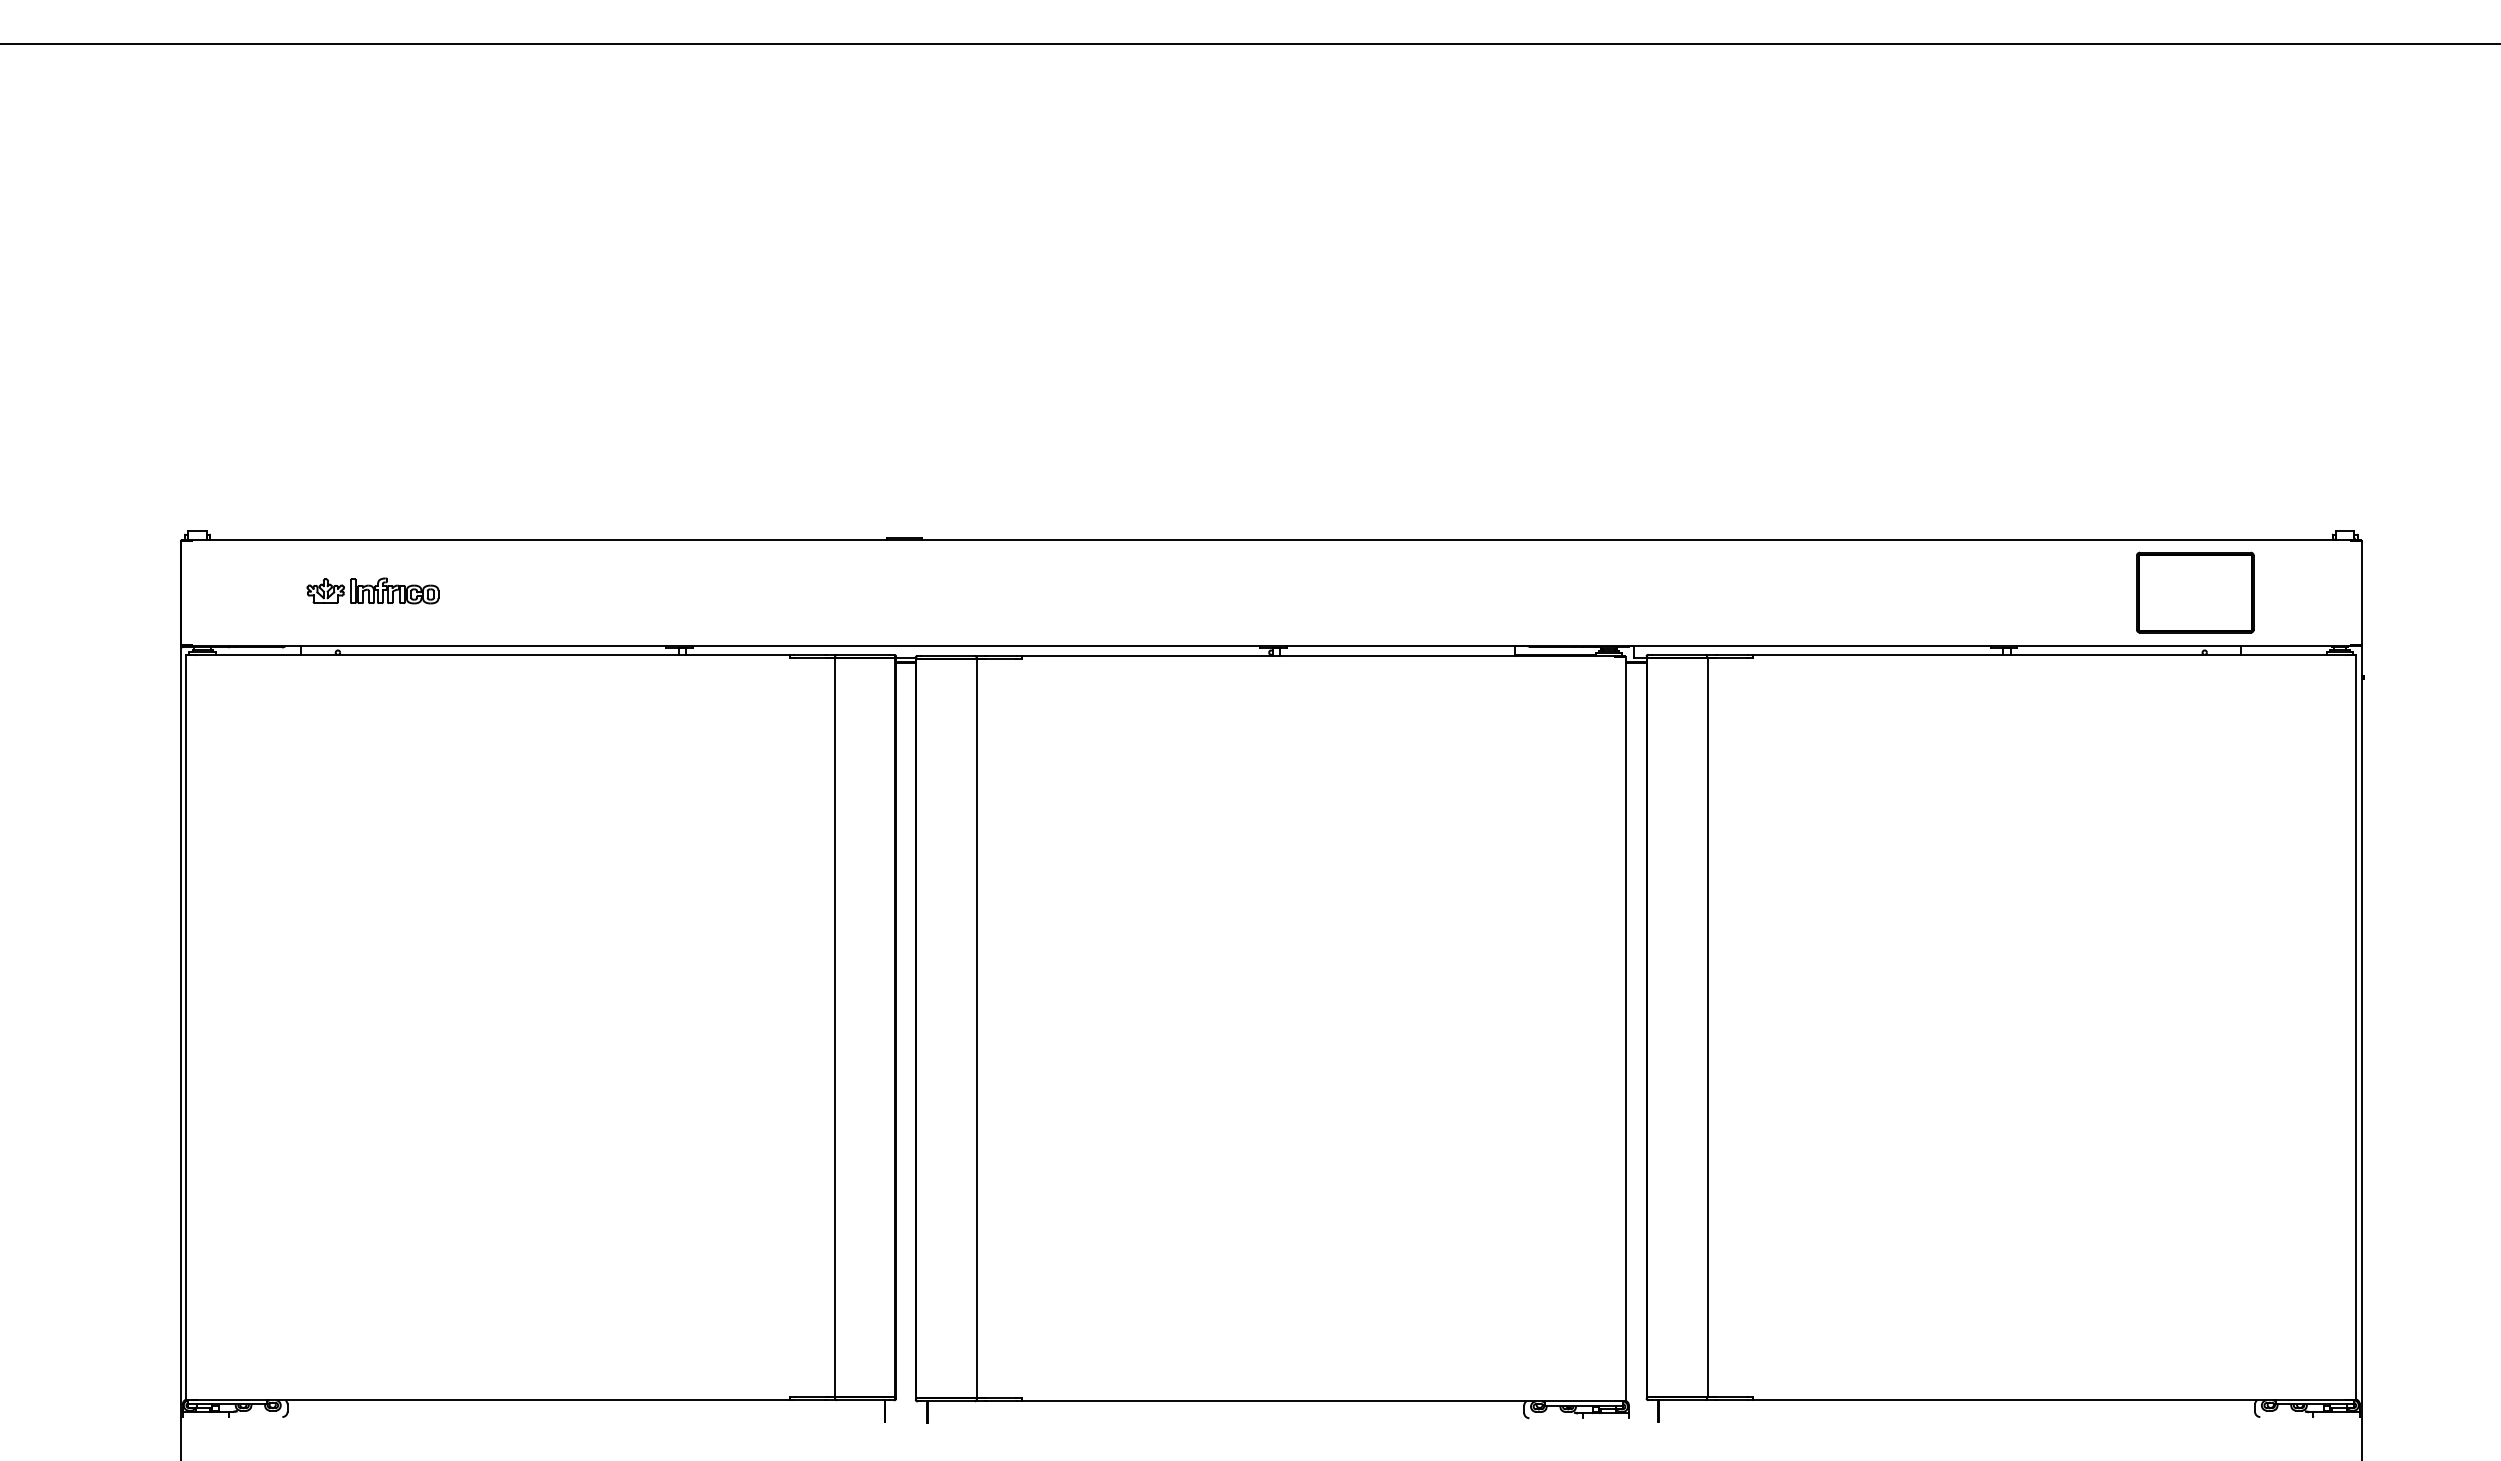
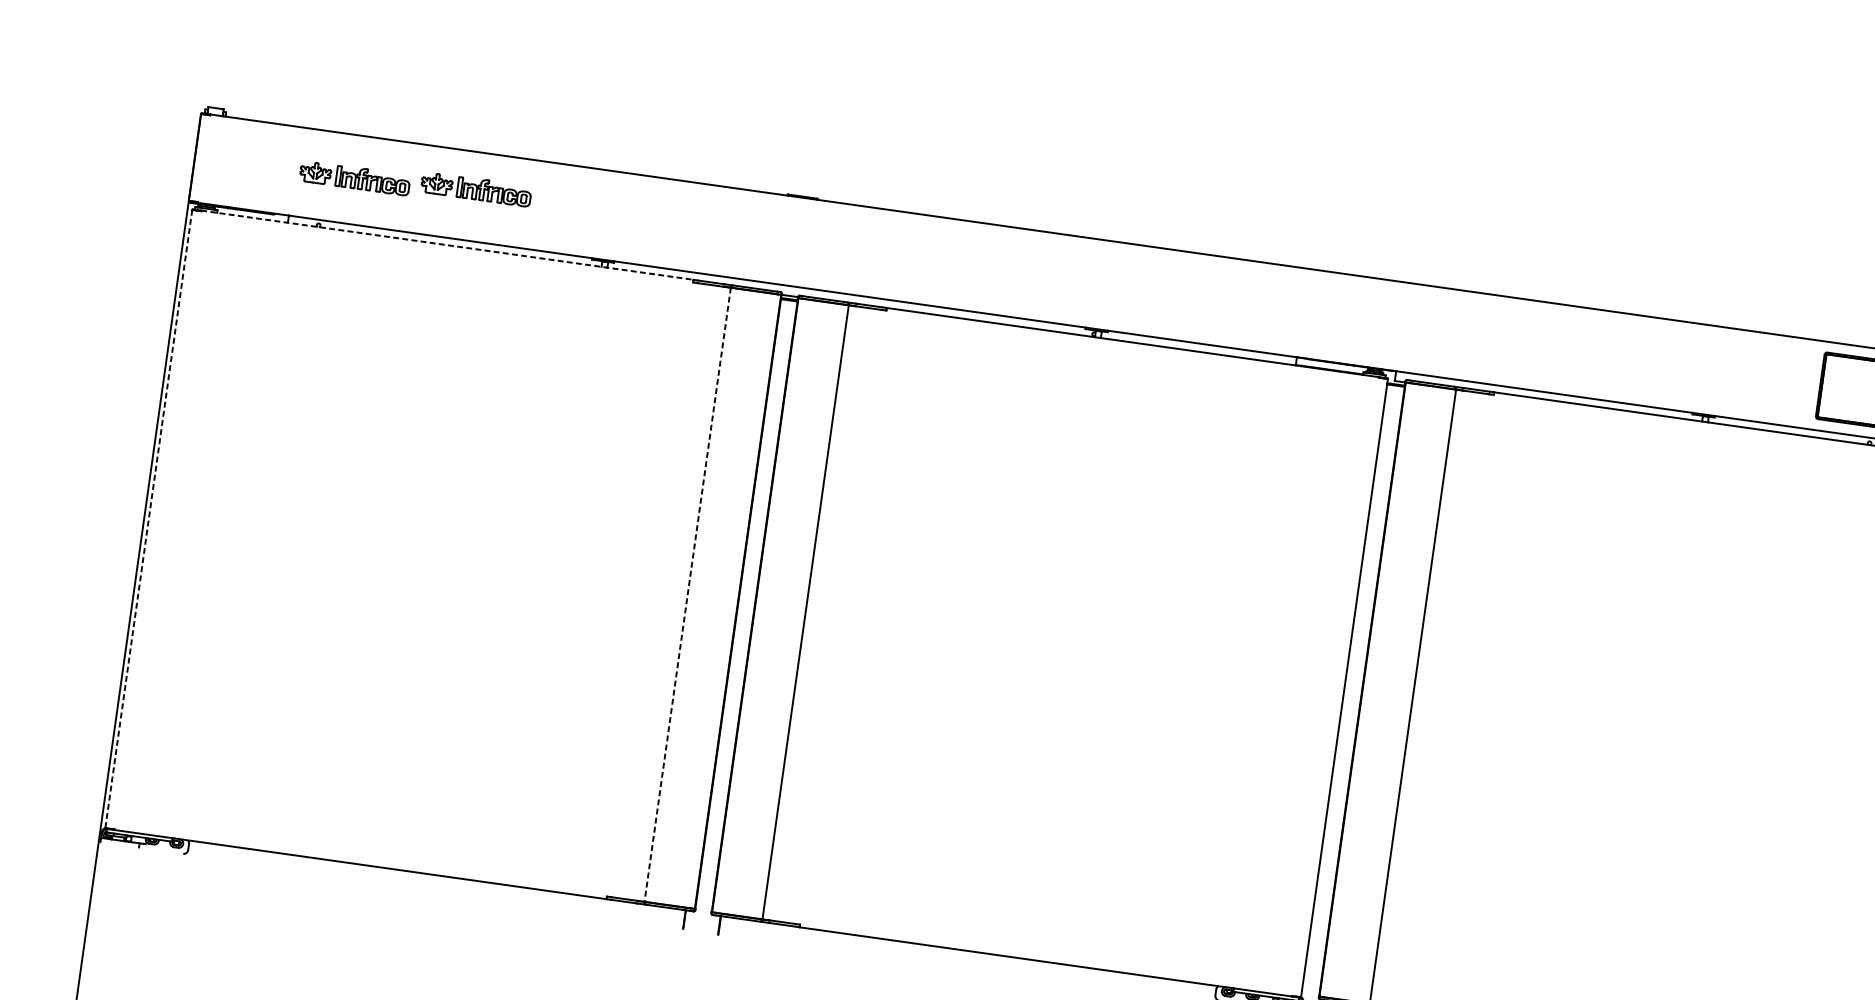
part: (517, 583) -> (475, 188), added
line: (493, 654) -> (447, 244), solid -> dashed
line: (834, 1027) -> (687, 594), solid -> dashed
line: (186, 1028) -> (148, 519), solid -> dashed

